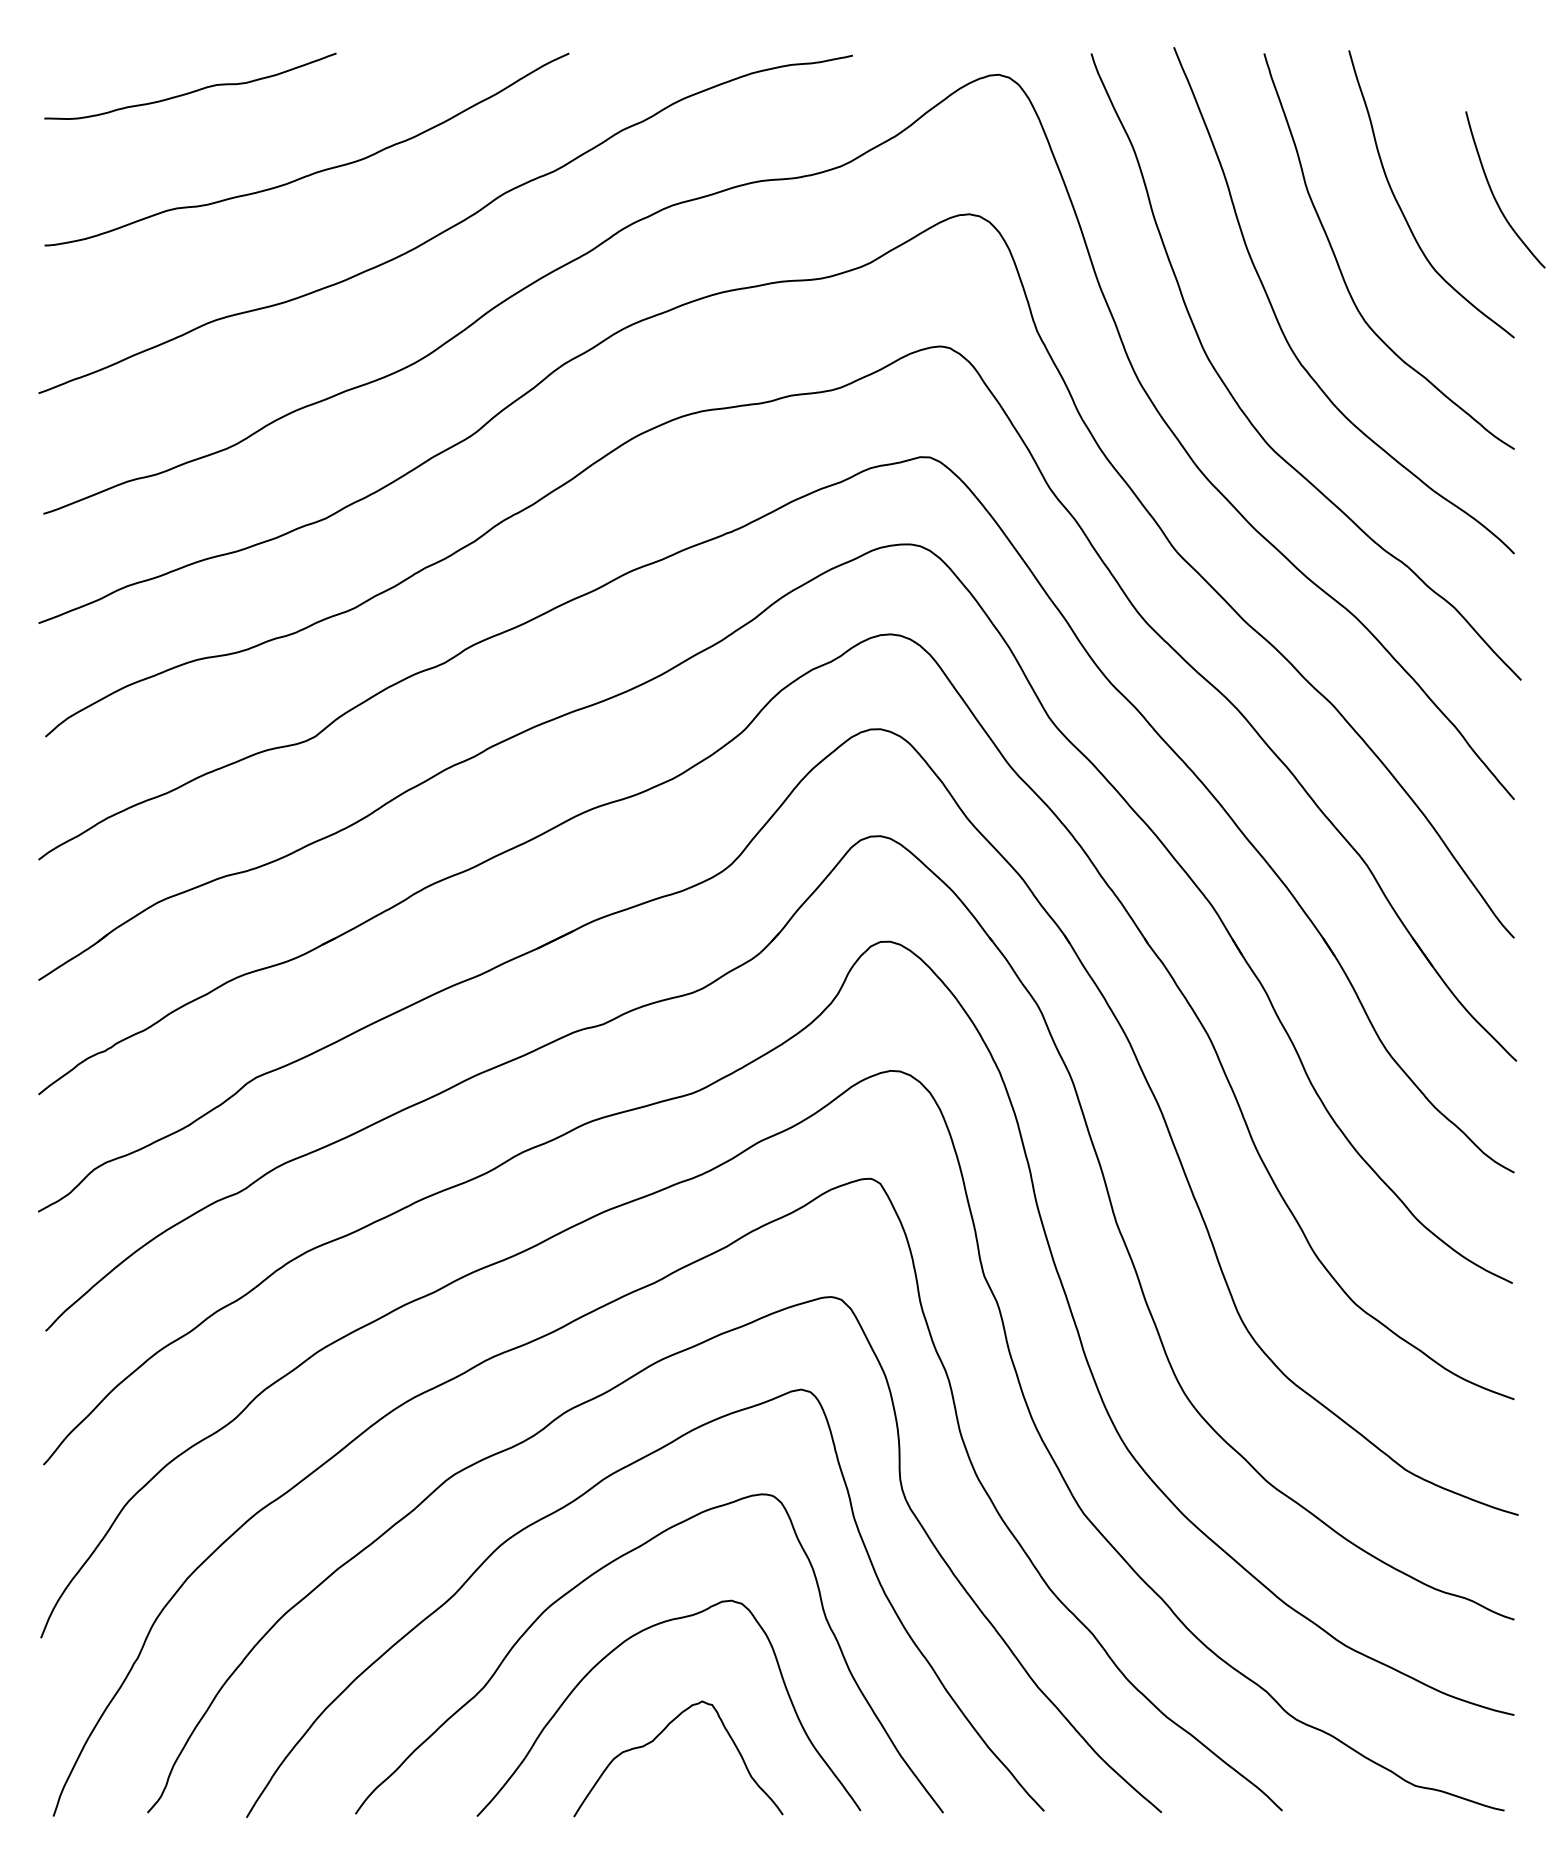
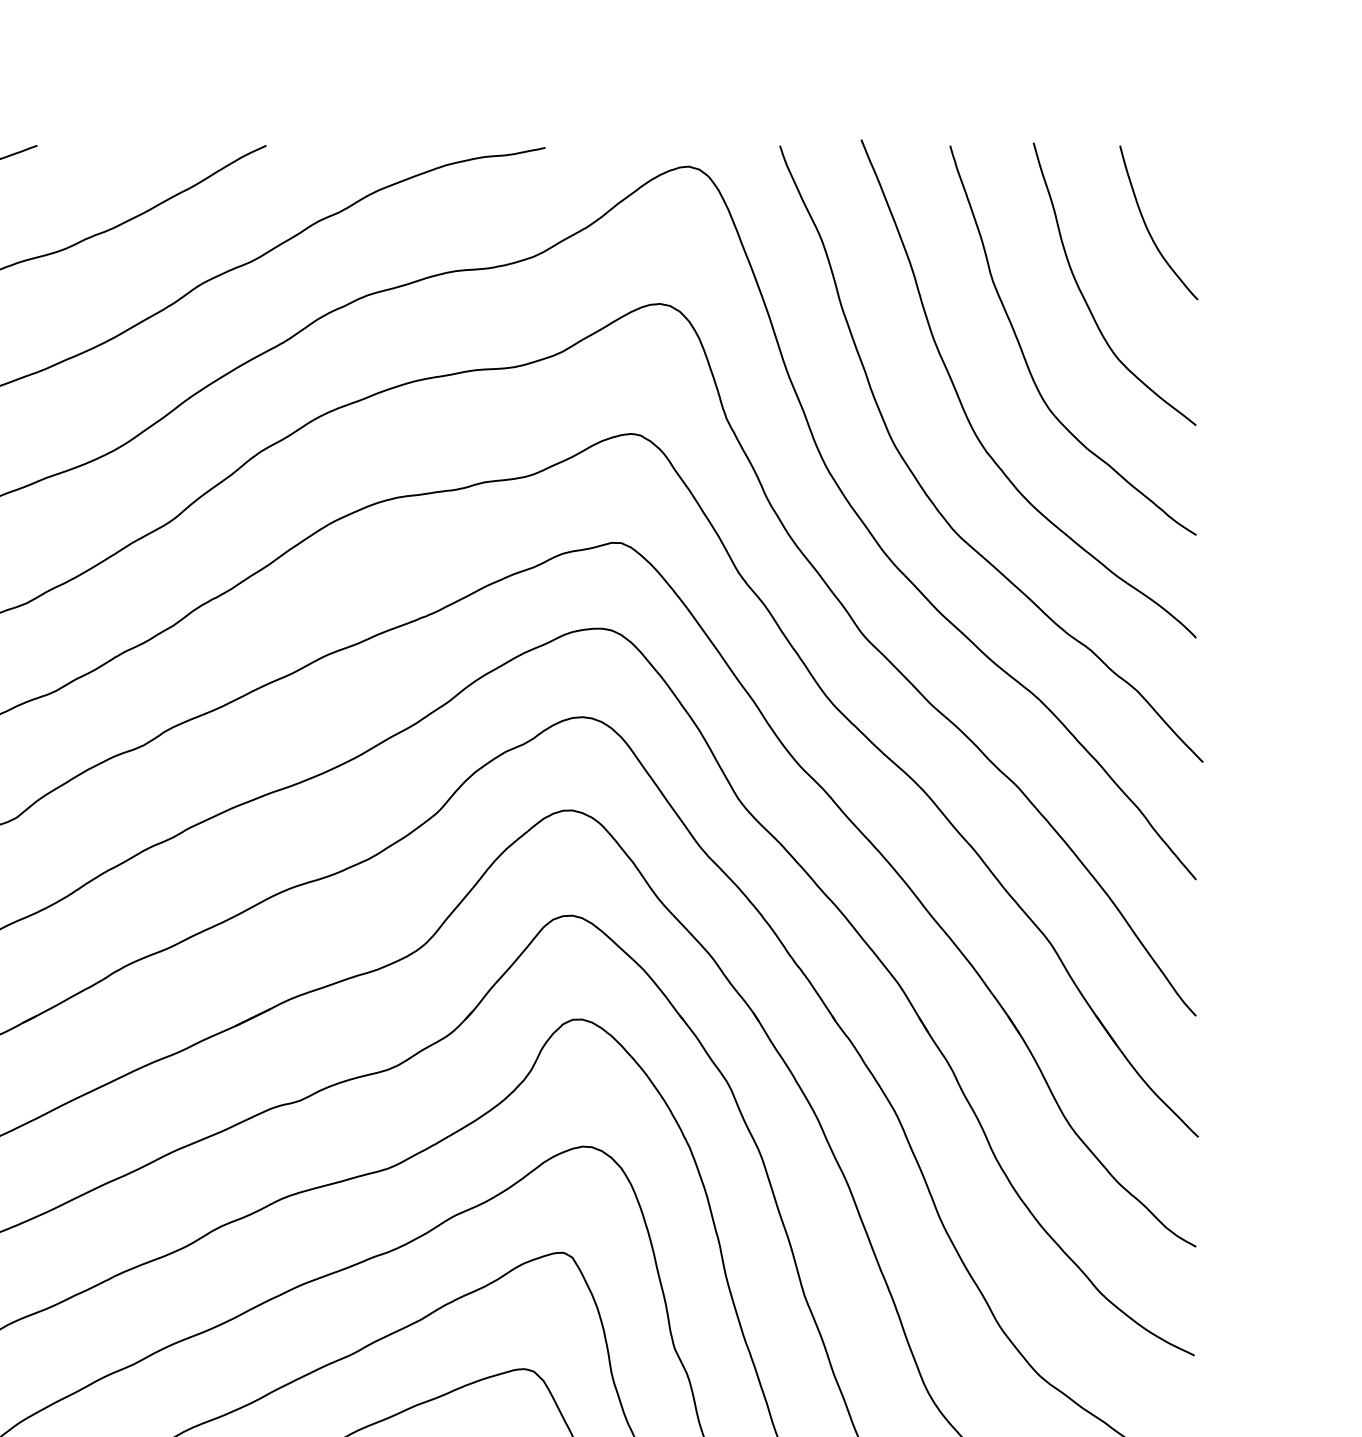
curve: (1493, 192) -> (1147, 225), moved

